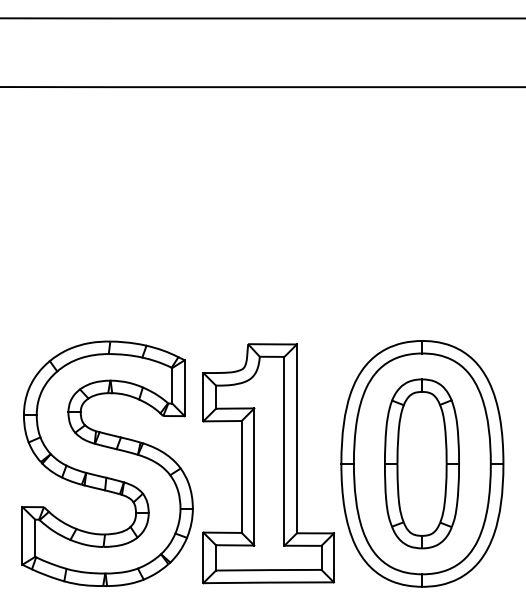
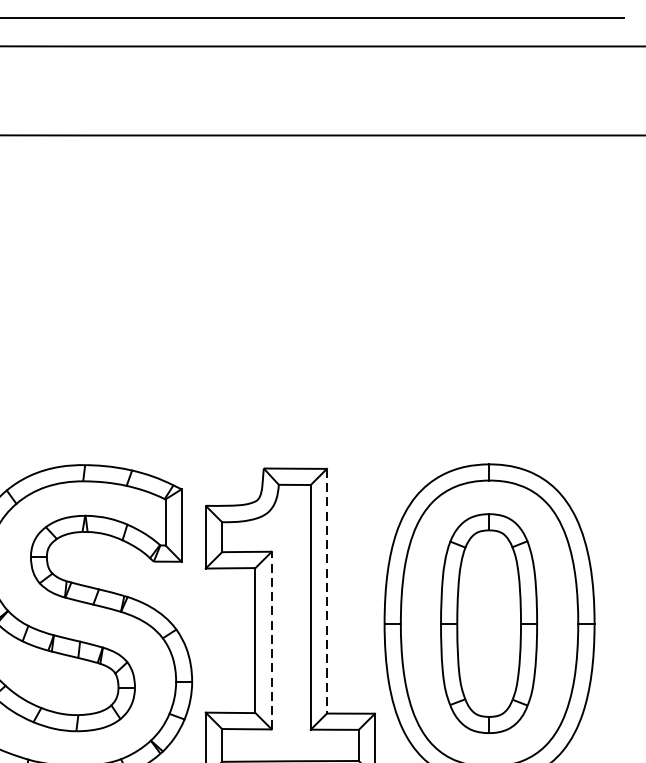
line: (296, 439) -> (326, 592), solid -> dashed
line: (254, 476) -> (272, 639), solid -> dashed

